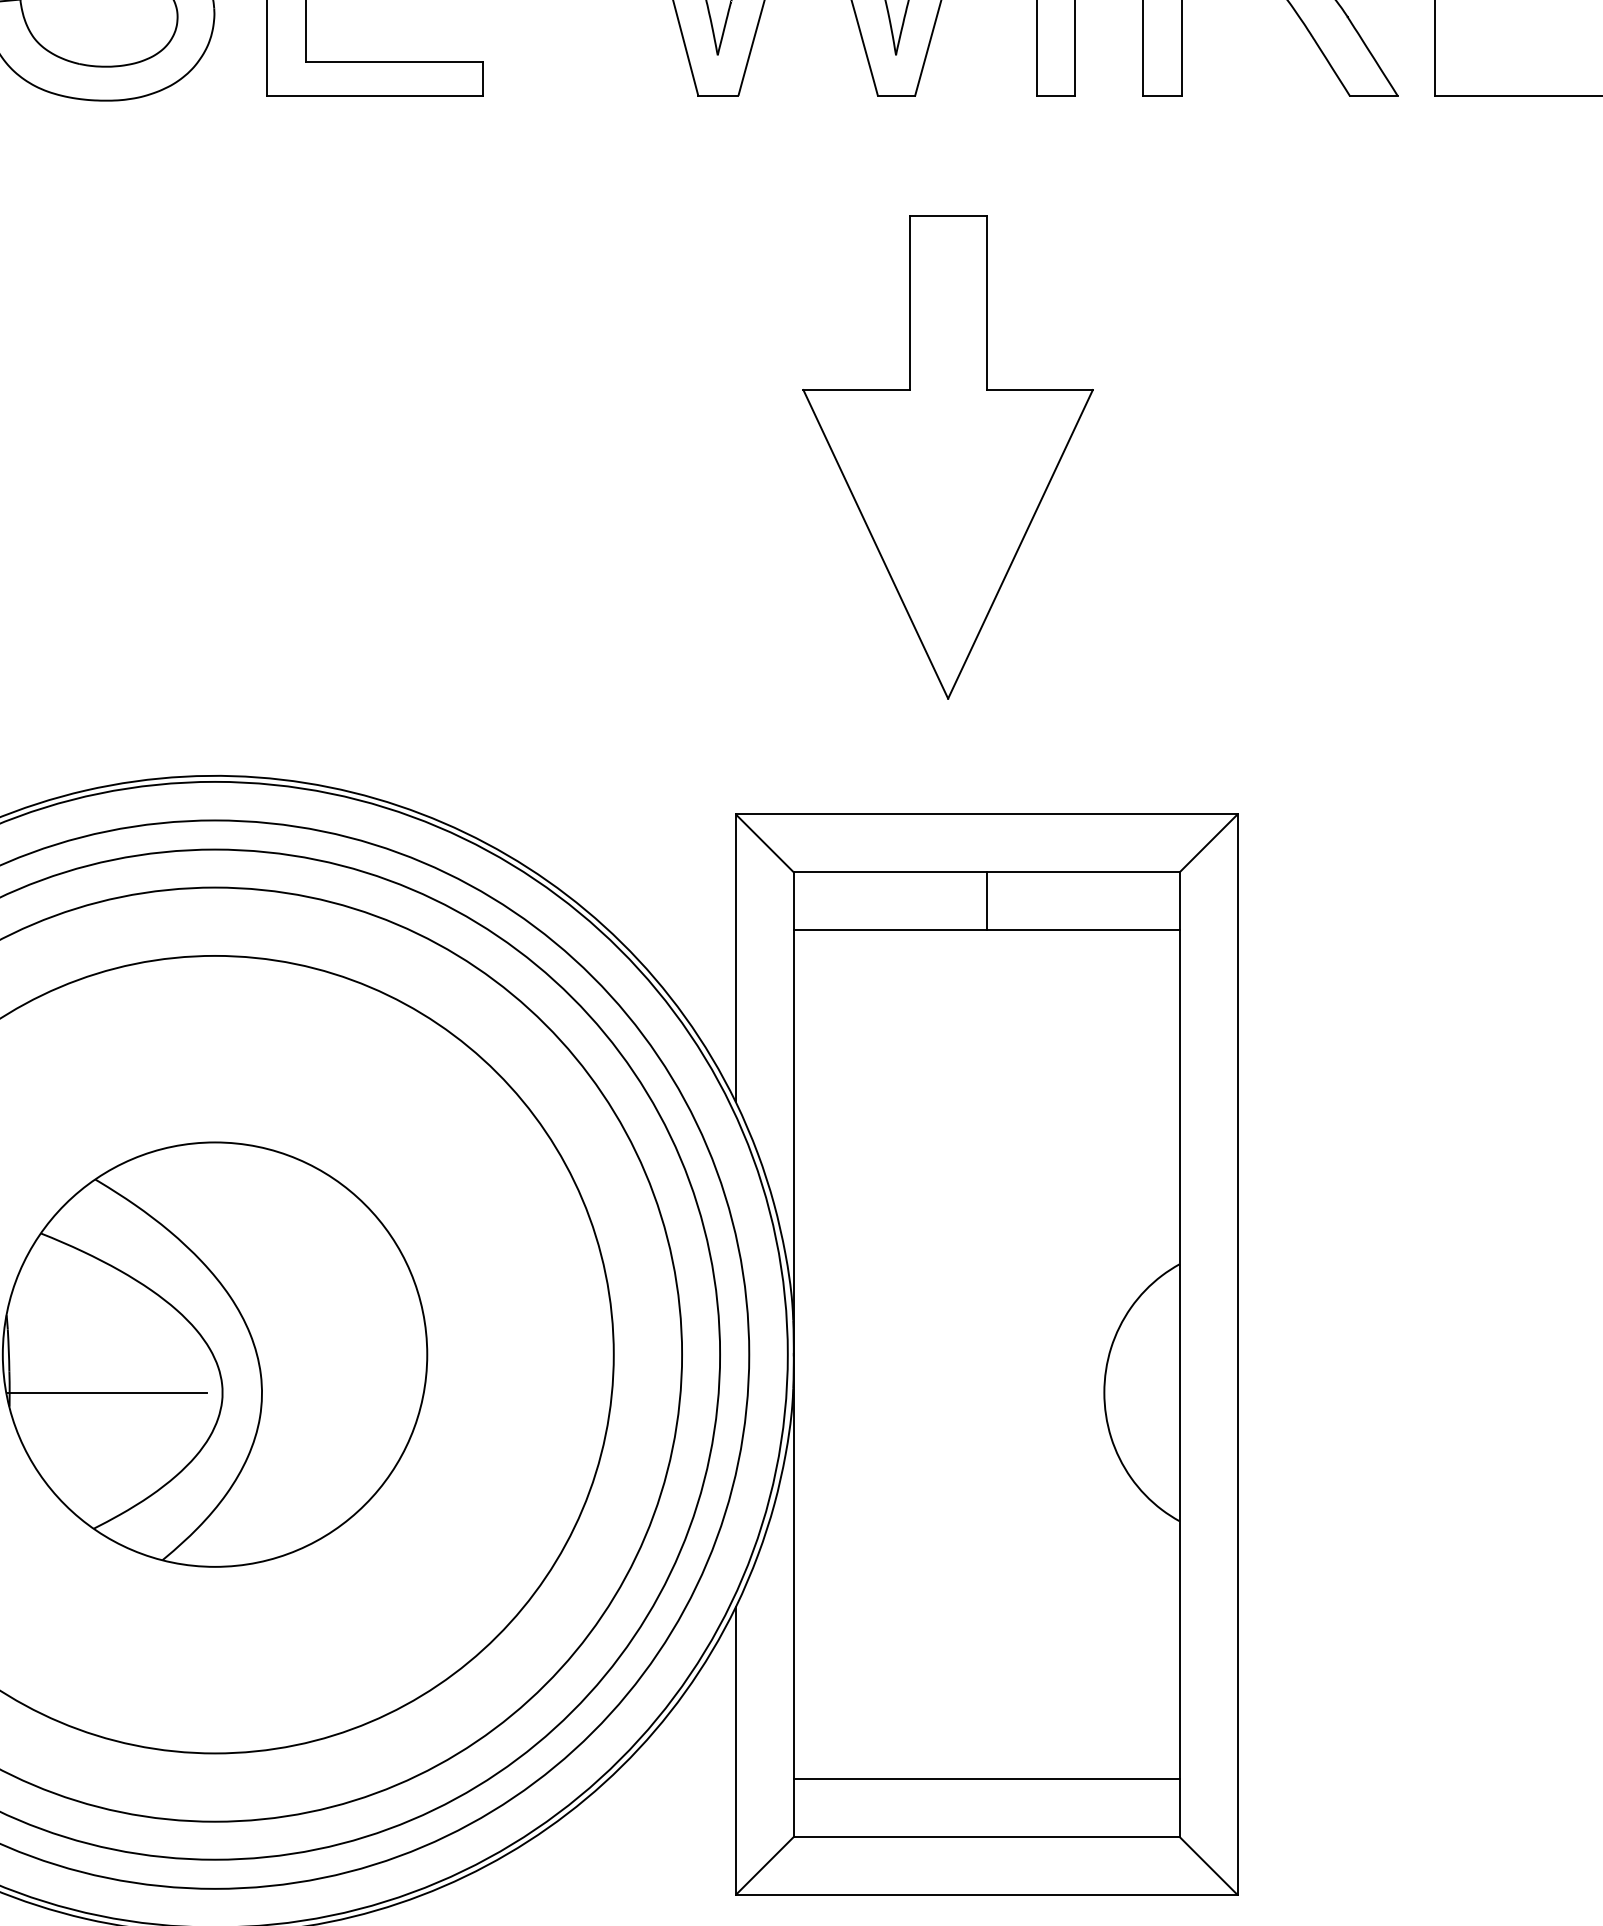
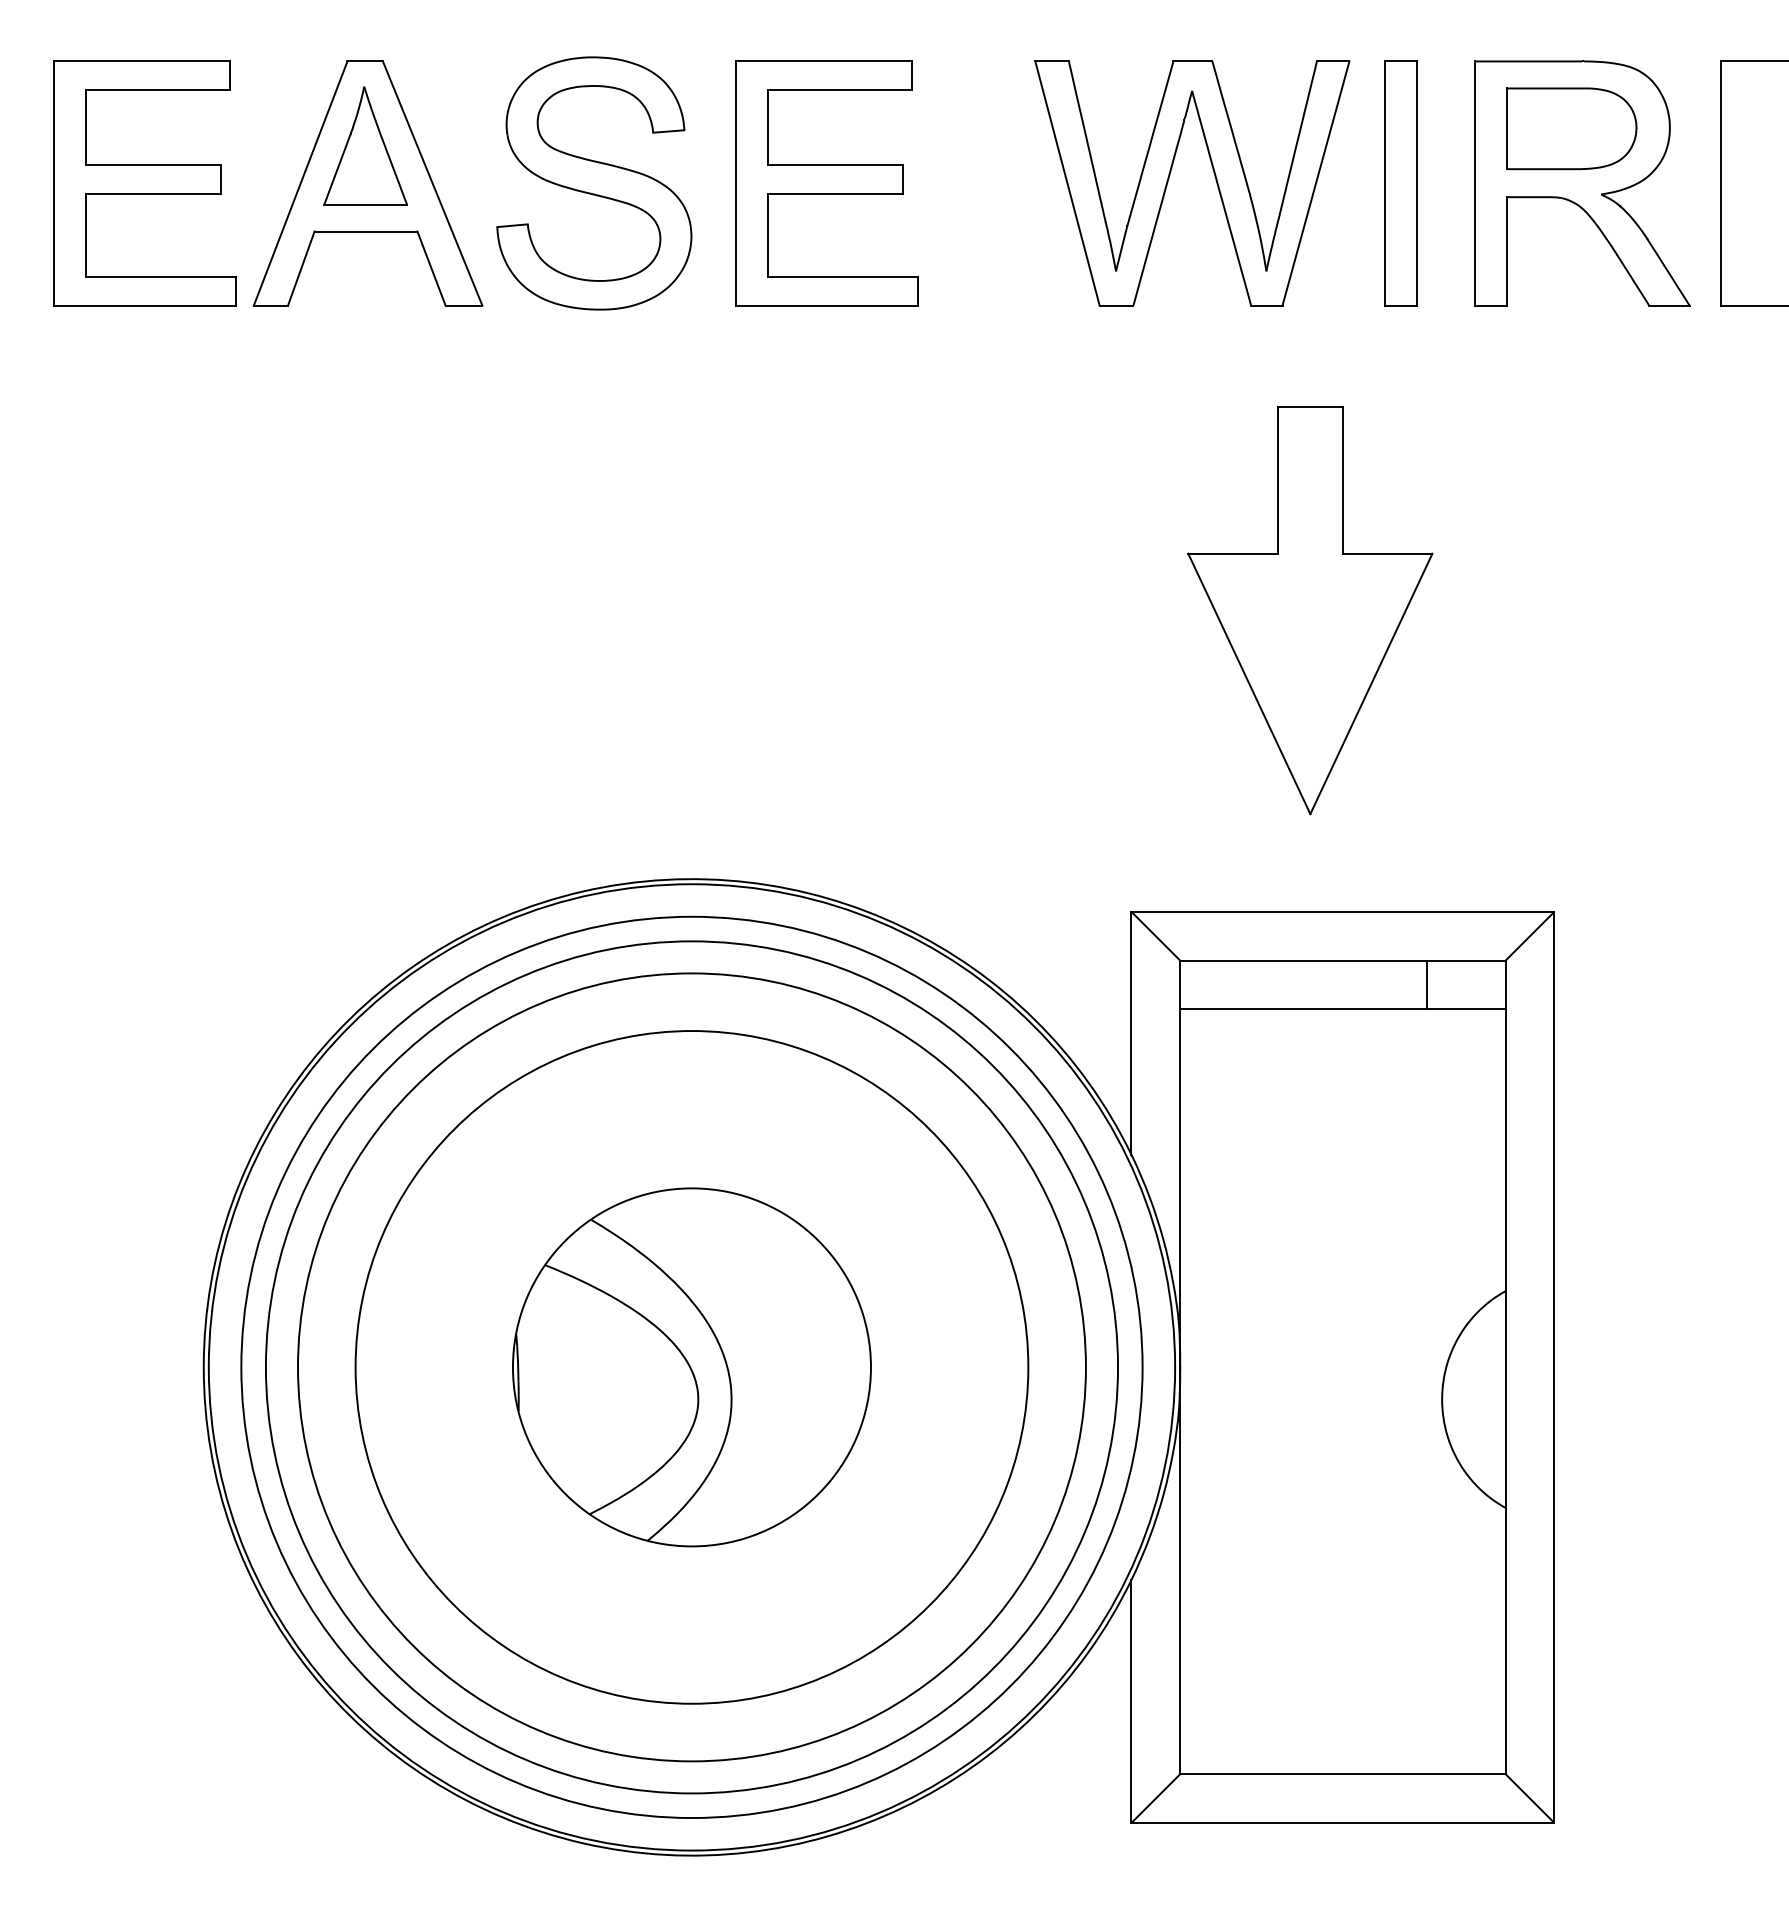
line: (986, 900) -> (1426, 984), moved
line: (106, 1392) -> (600, 1399), removed
line: (986, 1778) -> (1342, 1724), removed

